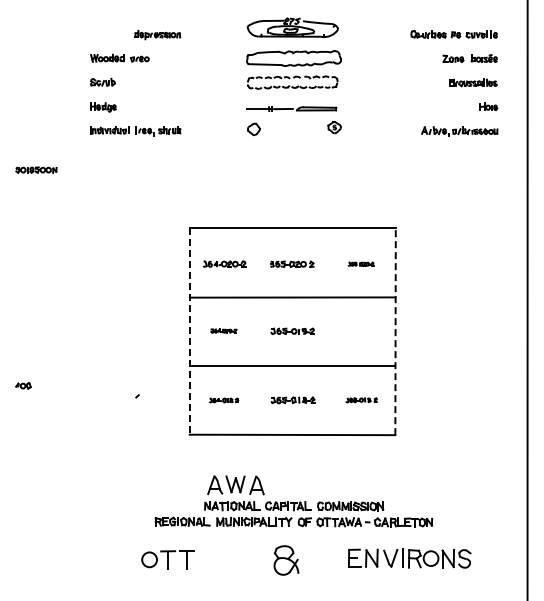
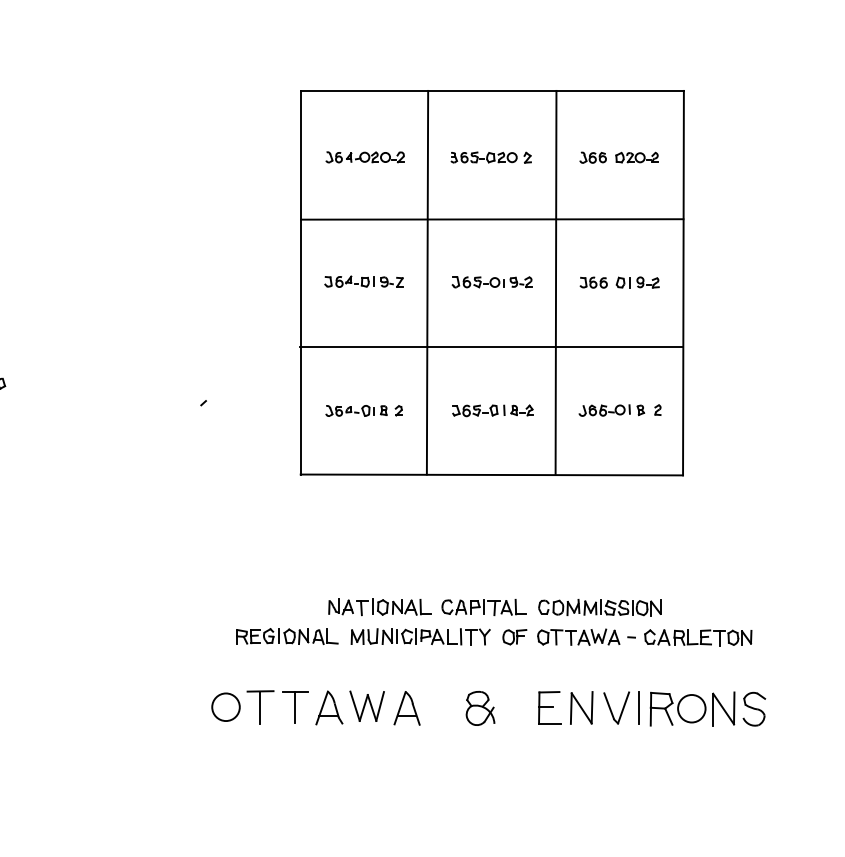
part: (360, 263) -> (618, 156), size x1.67
part: (223, 330) -> (363, 280), size x1.67
line: (257, 331) -> (426, 282), added
line: (326, 331) -> (554, 282), added
part: (361, 331) -> (620, 282), added
line: (395, 331) -> (683, 282), dashed -> solid
line: (189, 332) -> (300, 284), dashed -> solid
part: (223, 400) -> (363, 410), size x1.43
part: (361, 400) -> (620, 410), size x1.43
part: (235, 485) -> (367, 708), moved
part: (409, 558) -> (651, 708), moved
part: (286, 560) -> (480, 708), size x0.62

